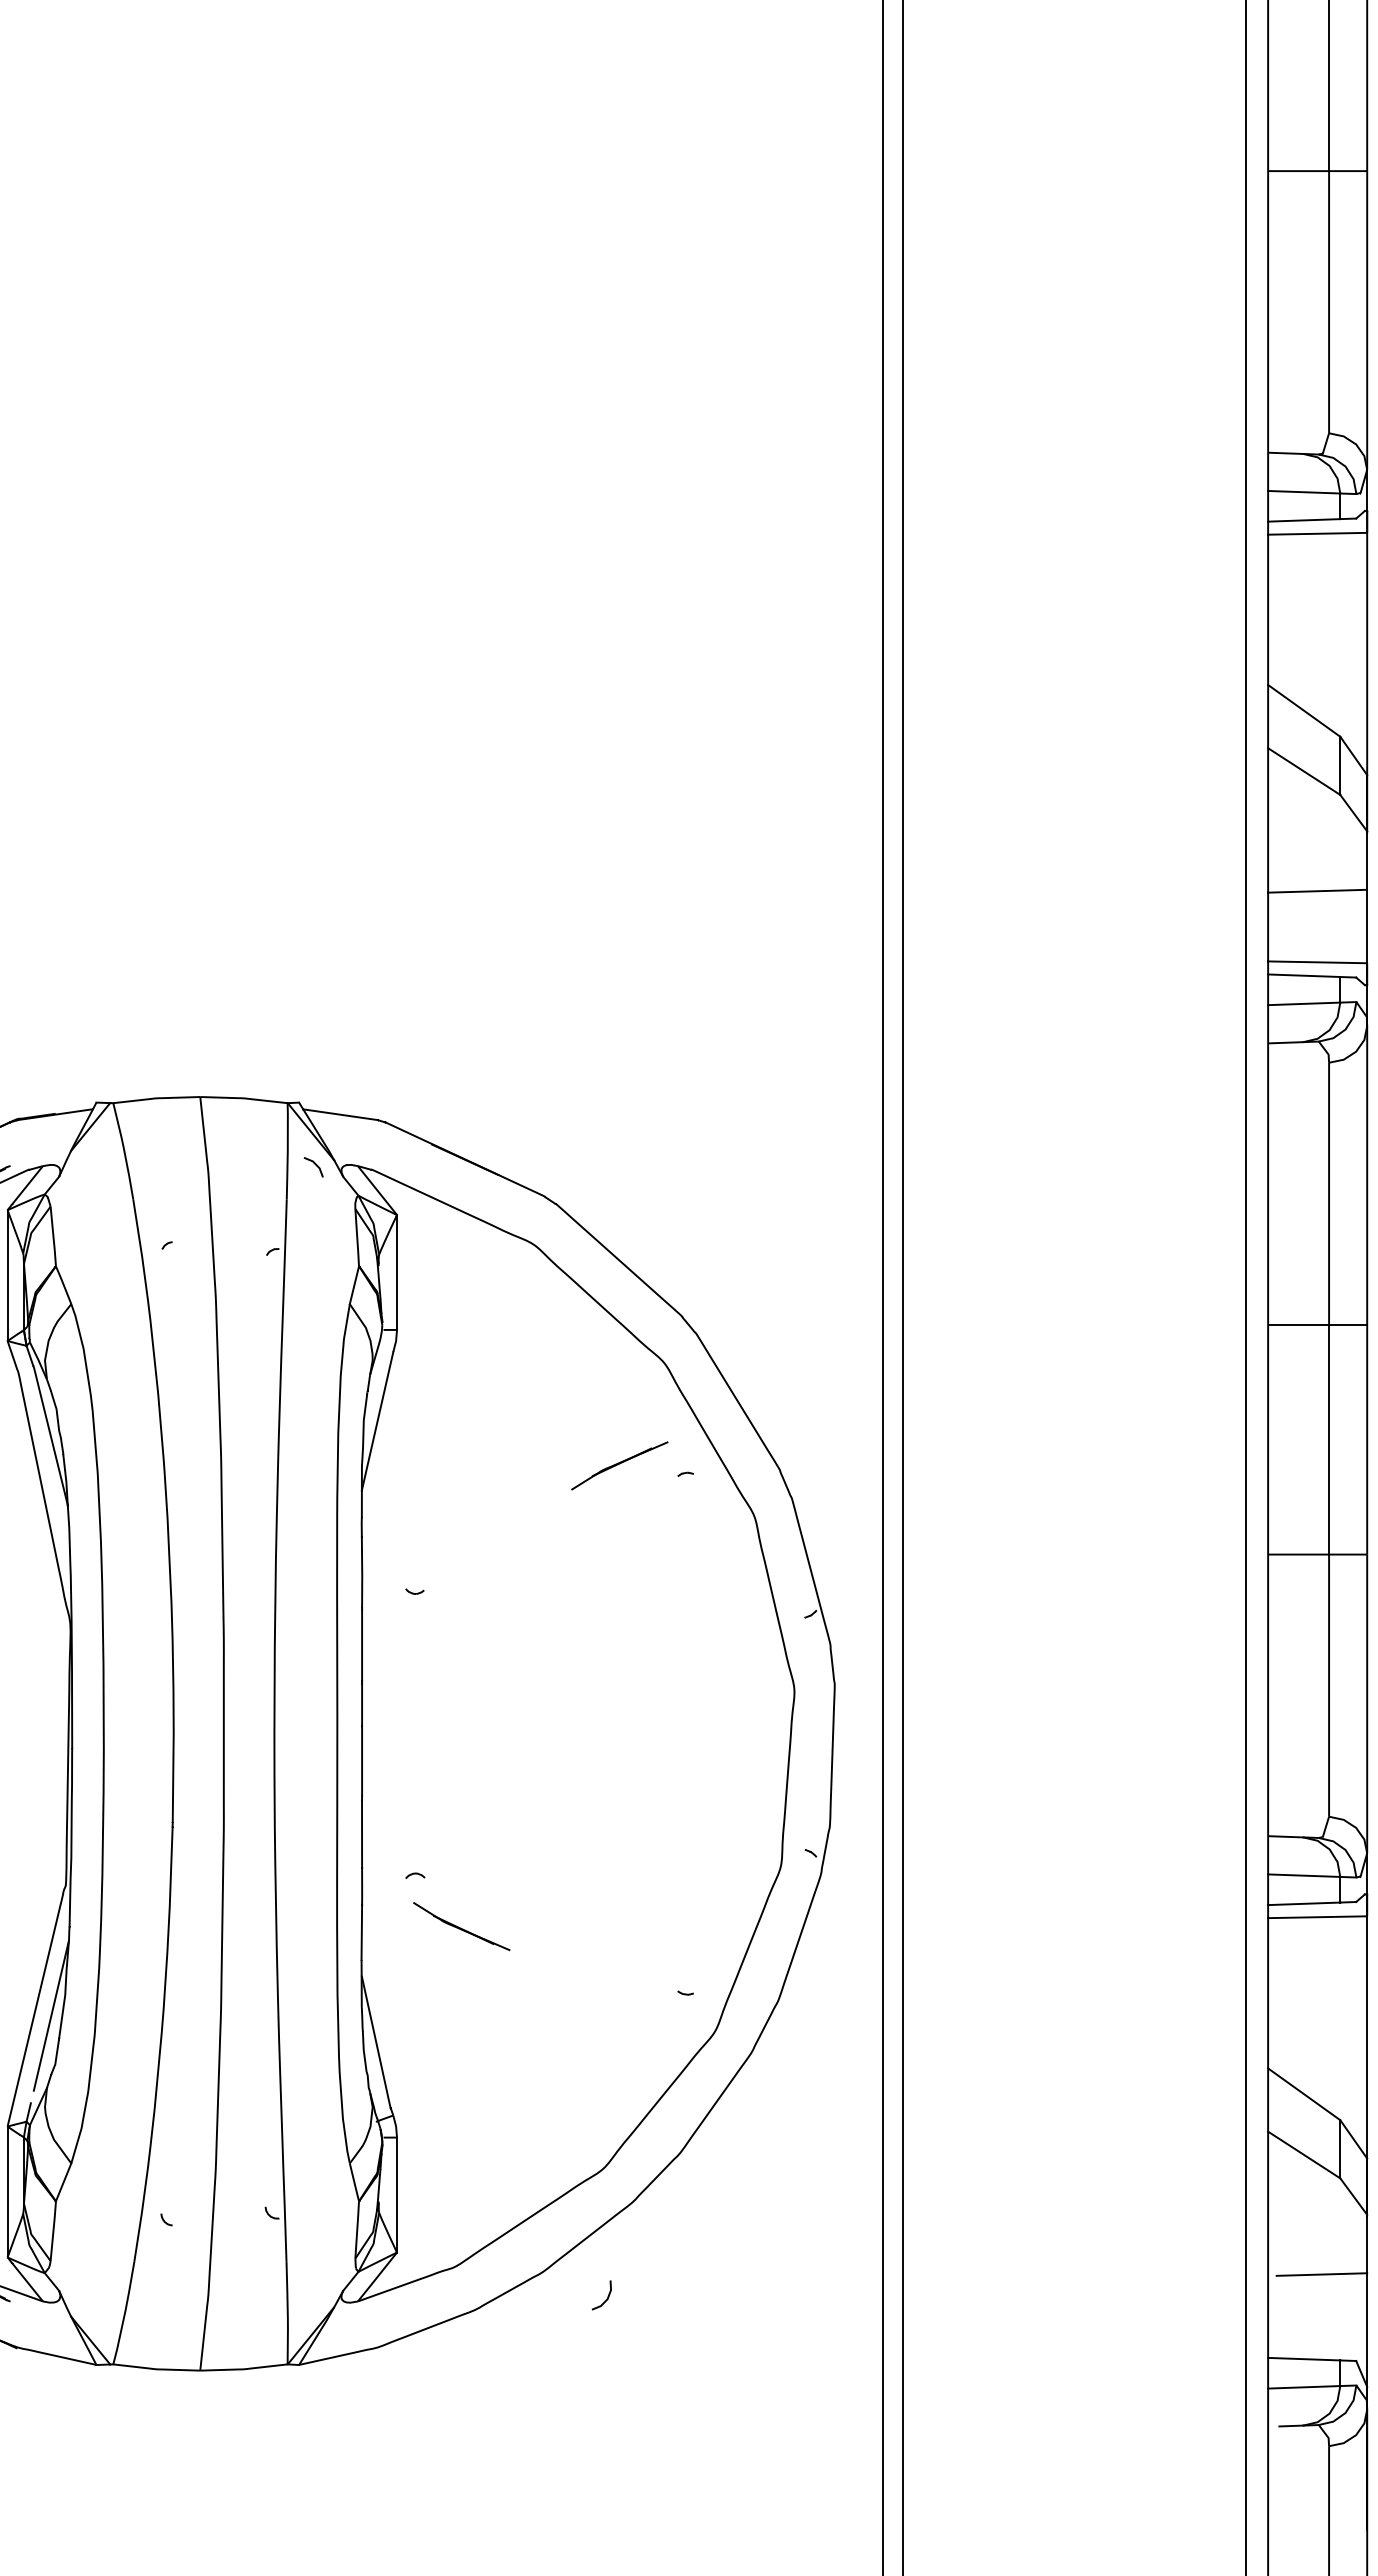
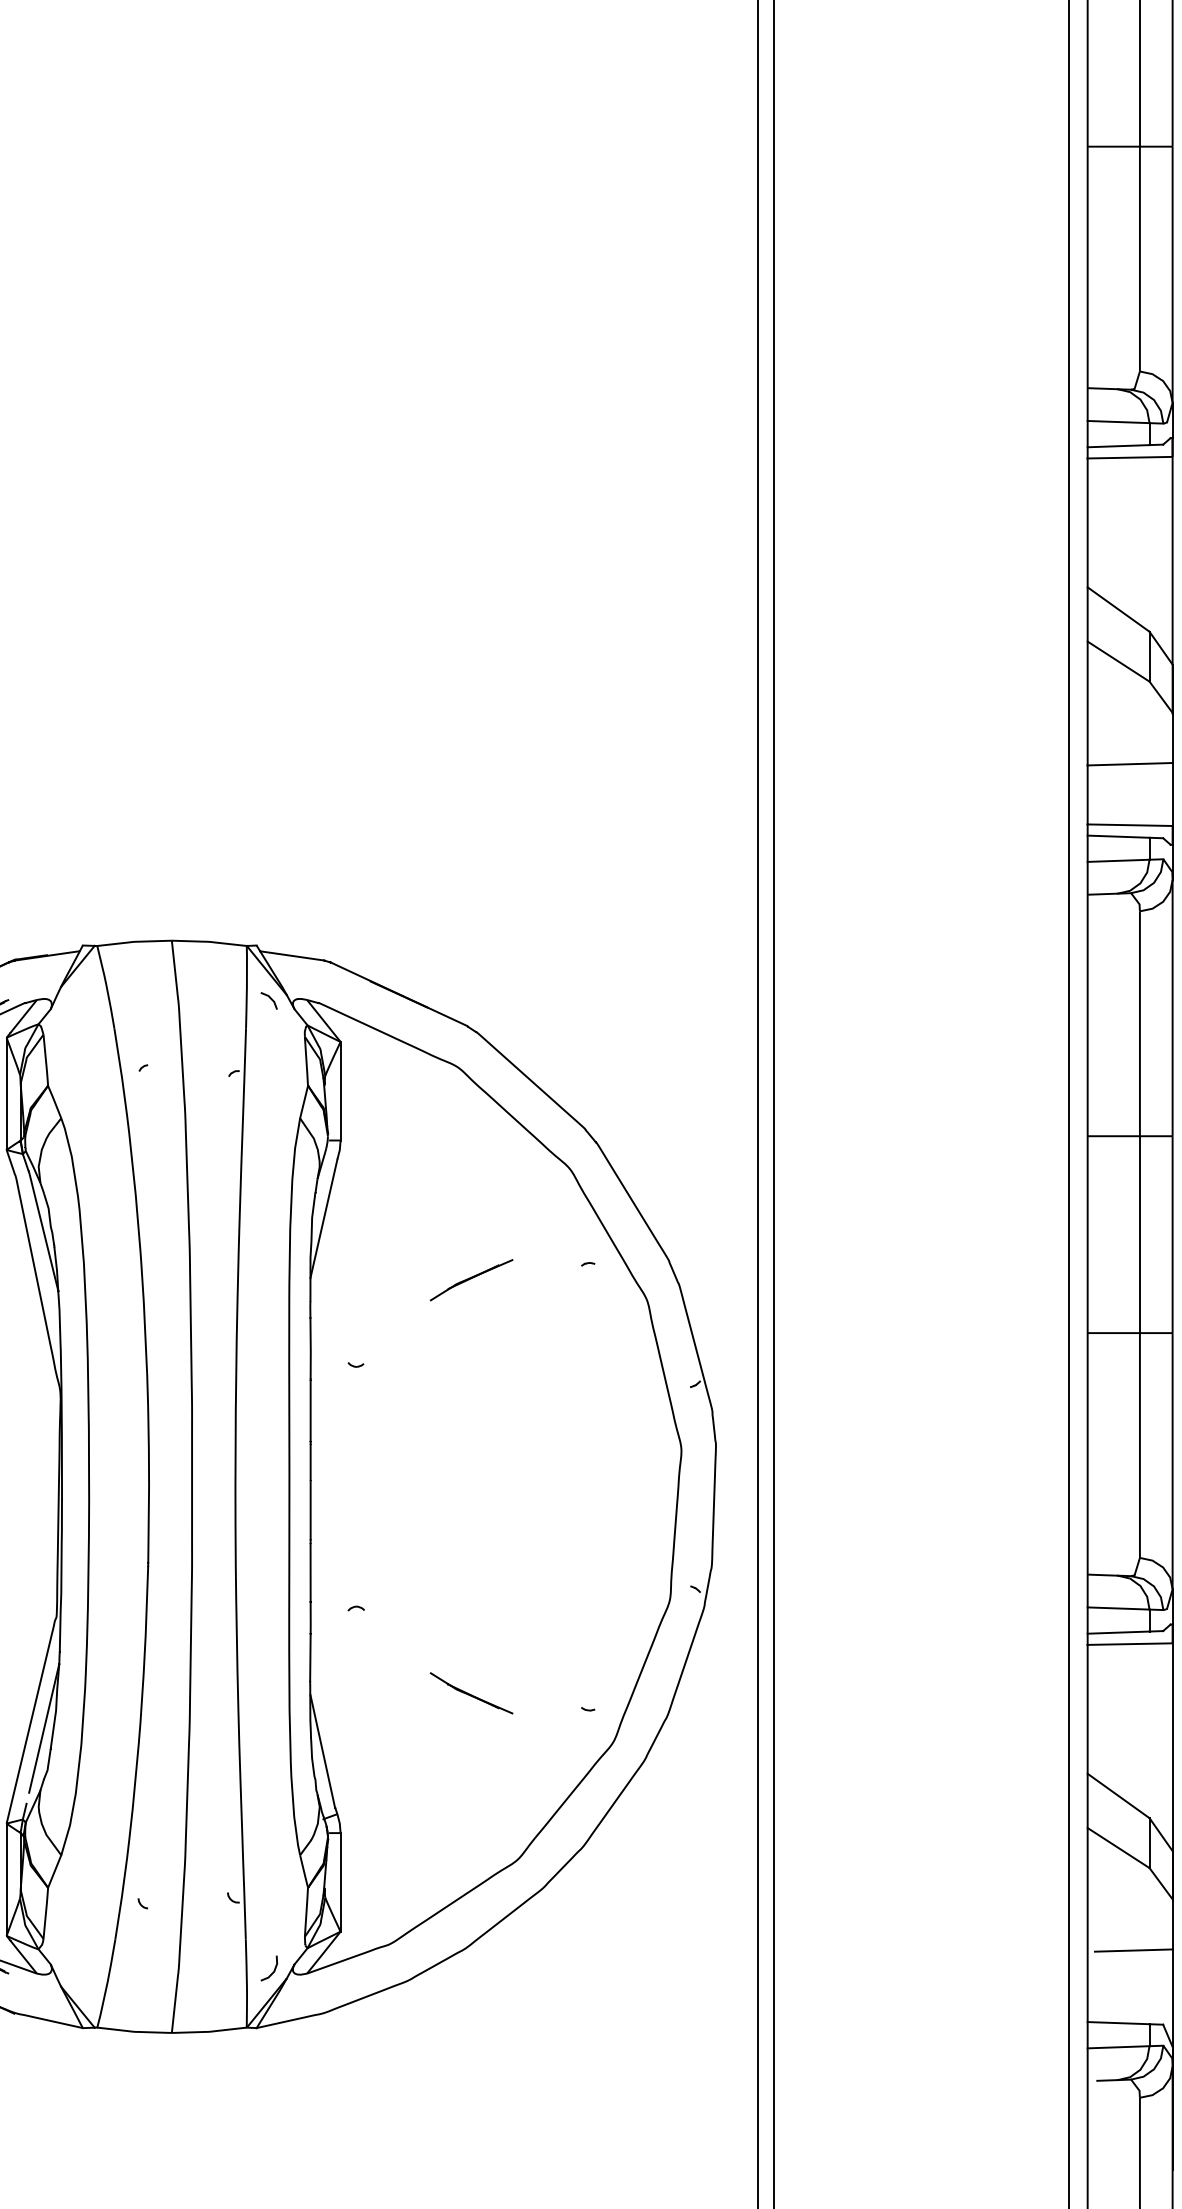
part: (619, 1465) -> (471, 1279), moved
part: (461, 1926) -> (471, 1693), moved
curve: (605, 2299) -> (272, 1971), moved

